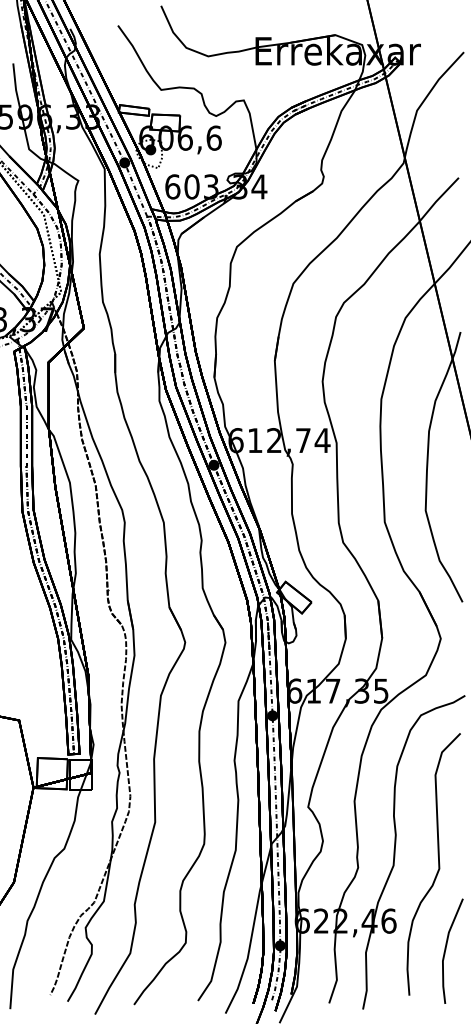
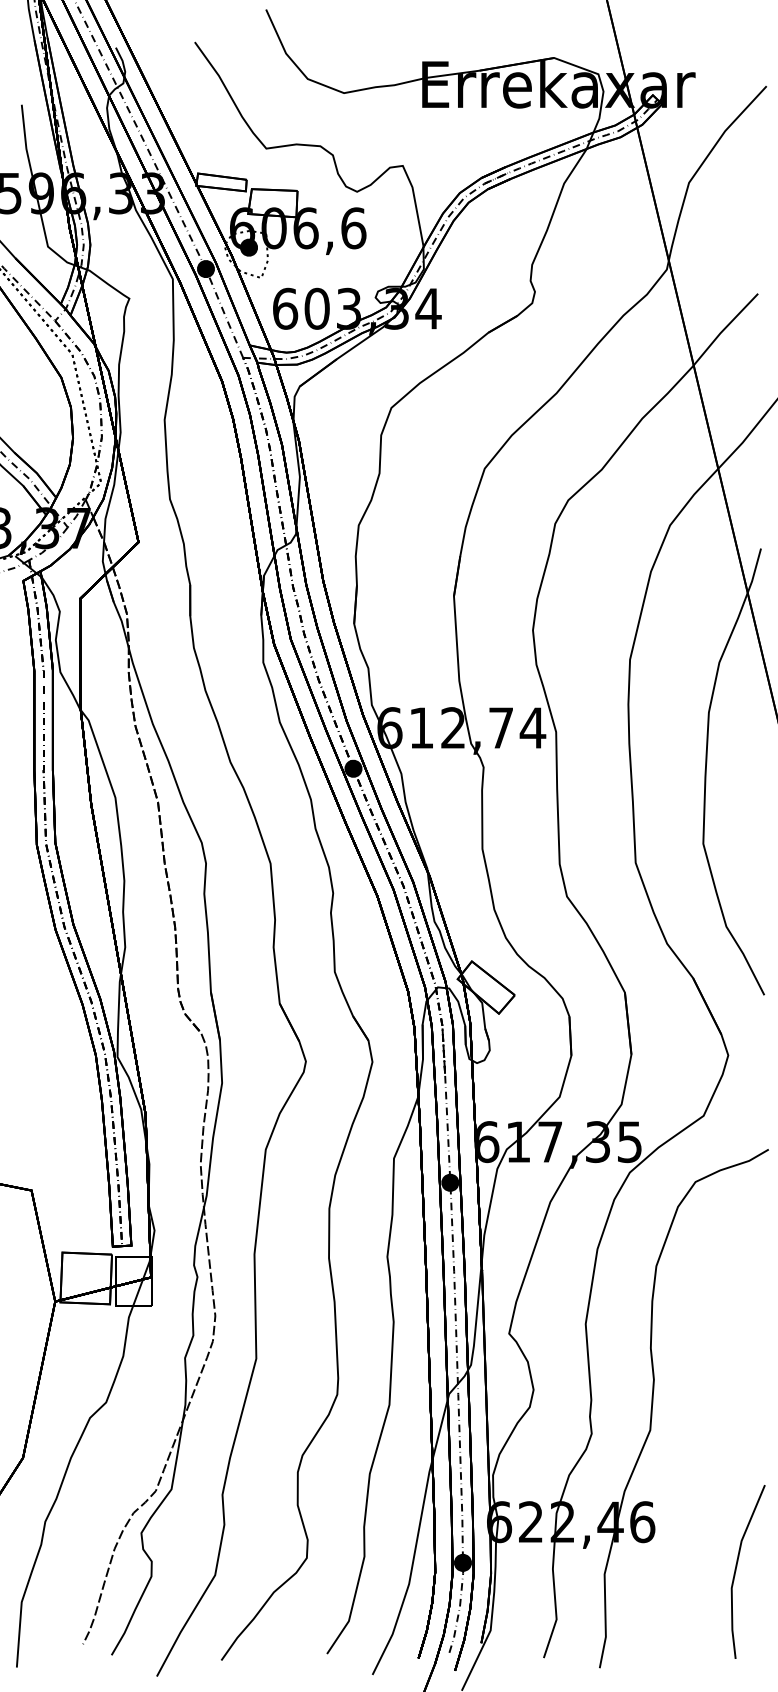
curve: (438, 864) -> (724, 1428), removed

